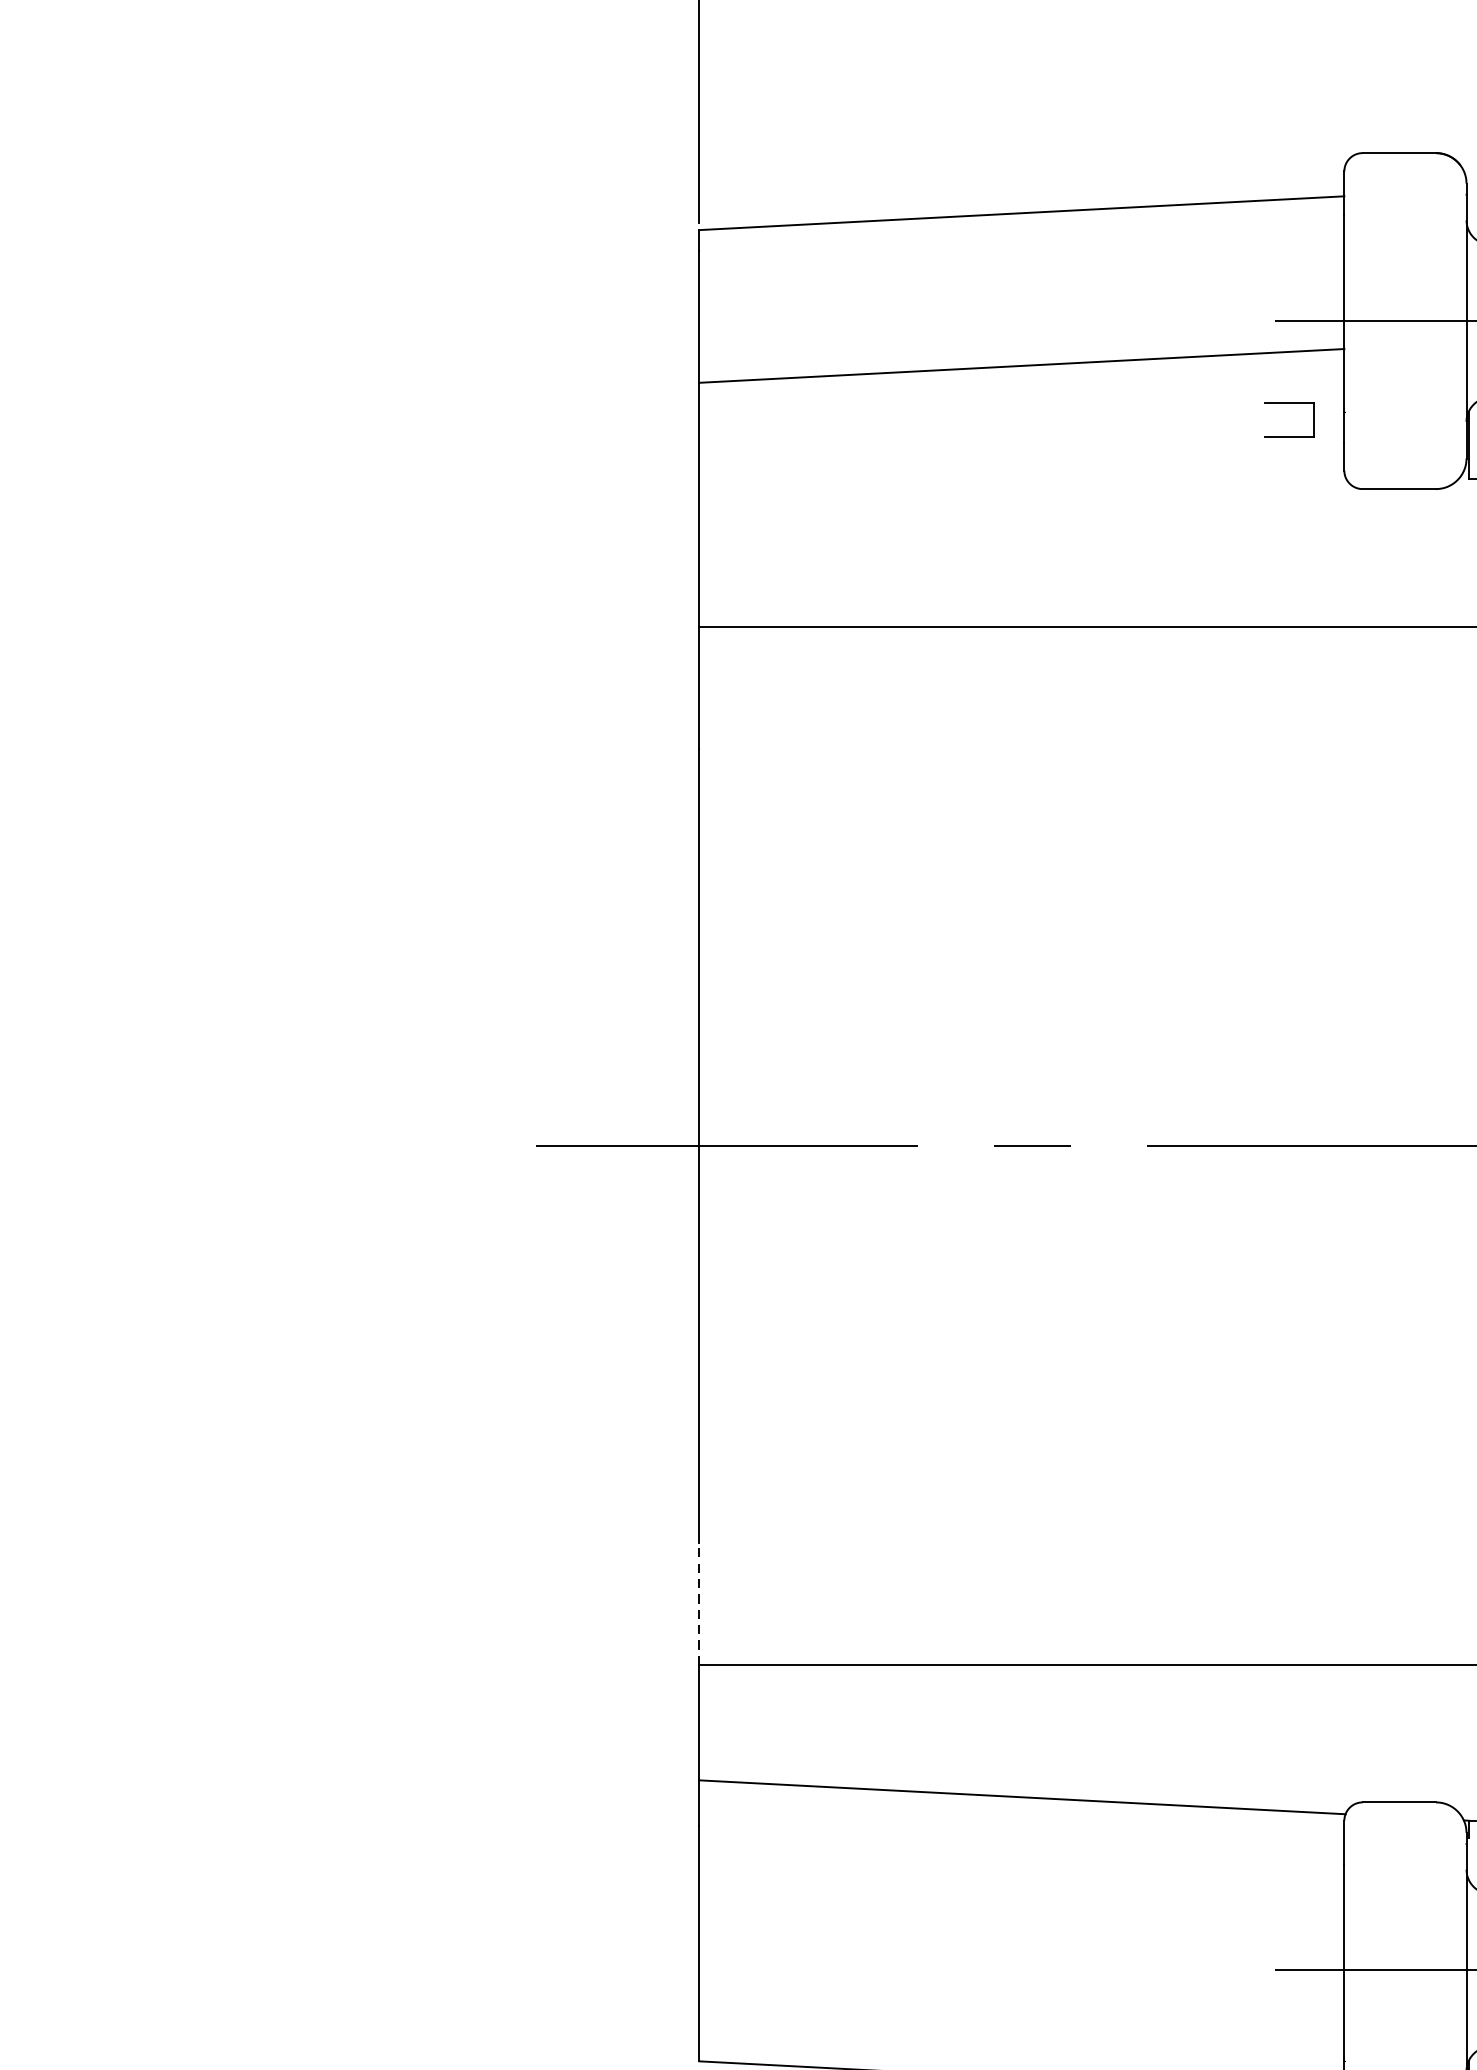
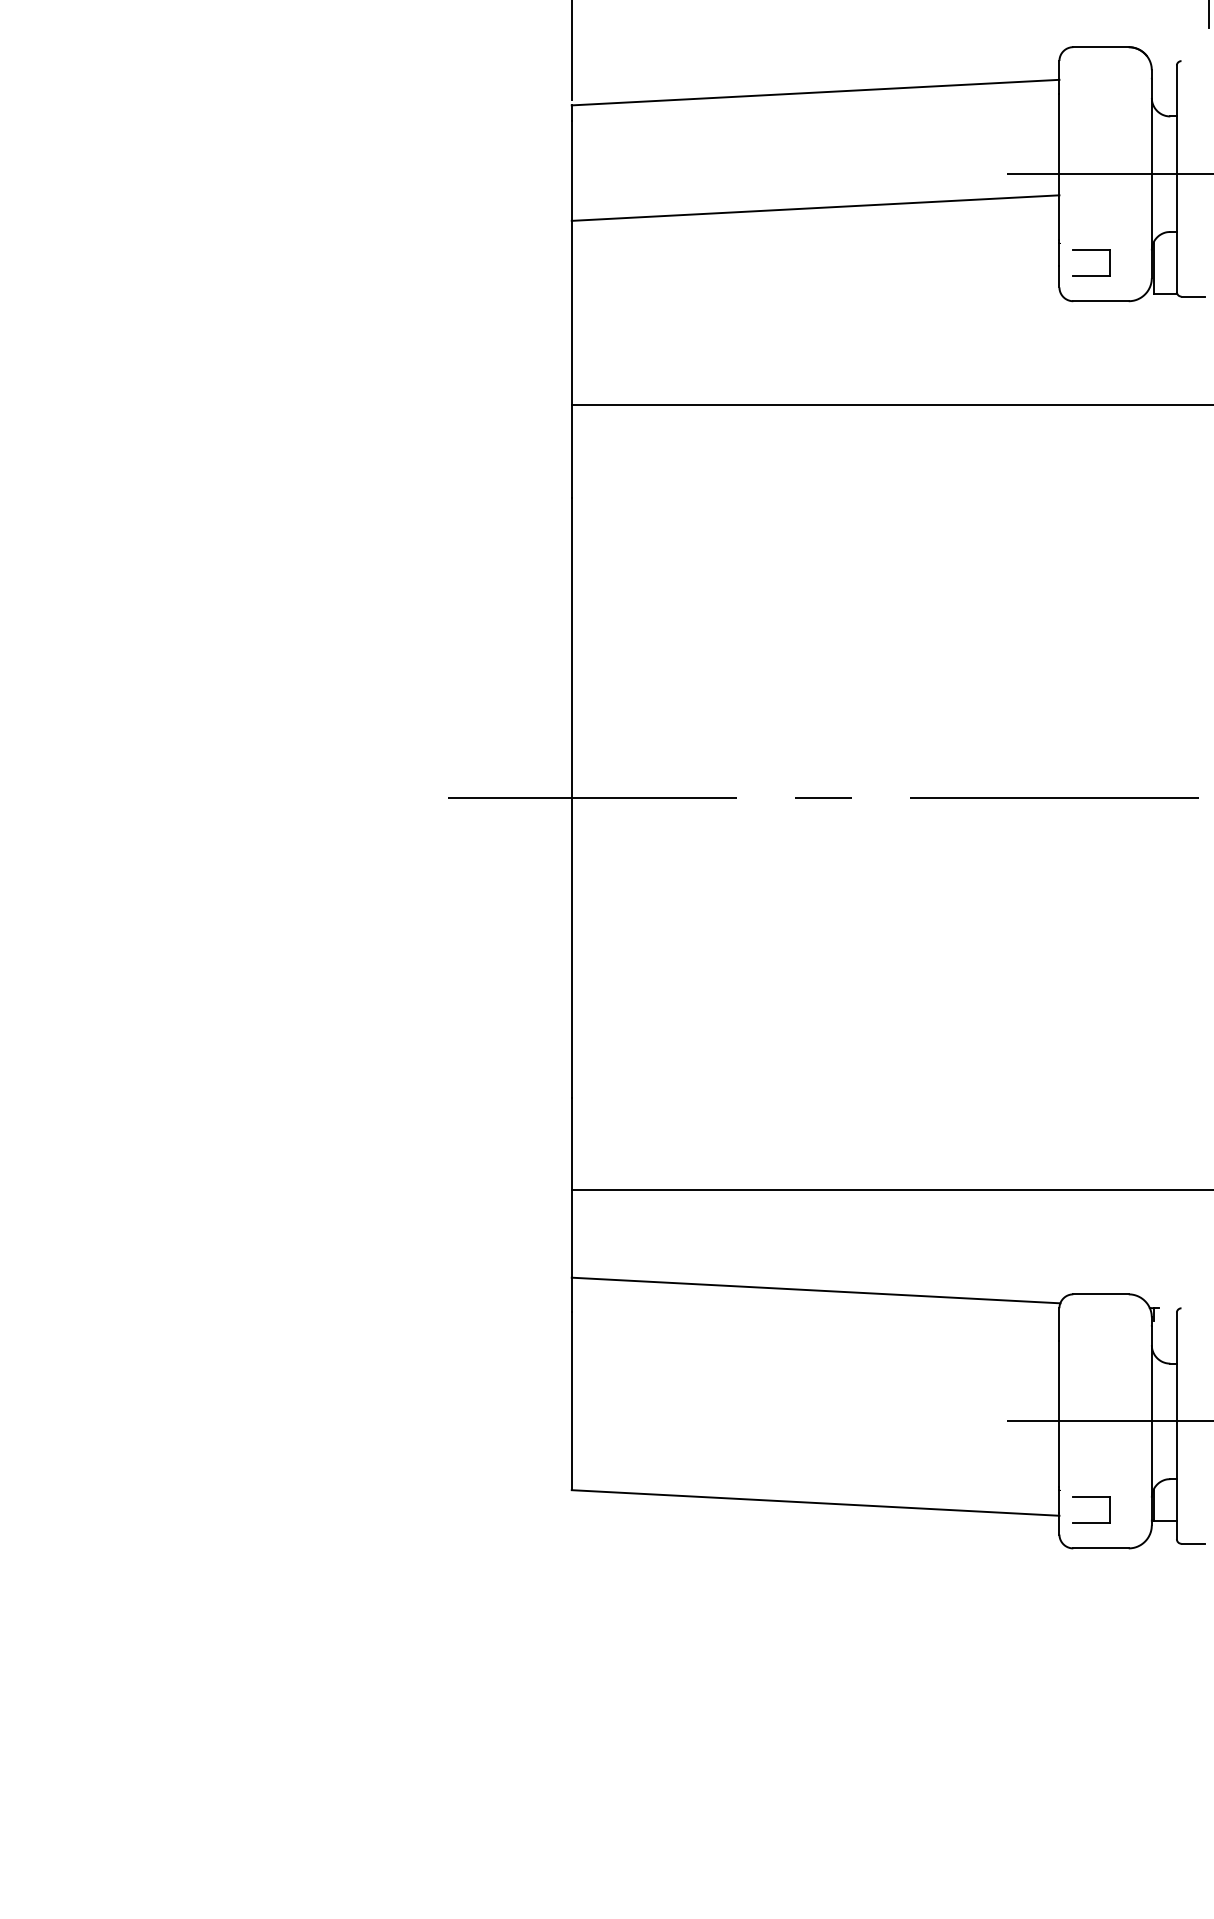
part: (1288, 403) -> (1091, 250), moved
line: (699, 1602) -> (571, 1143), dashed -> solid

